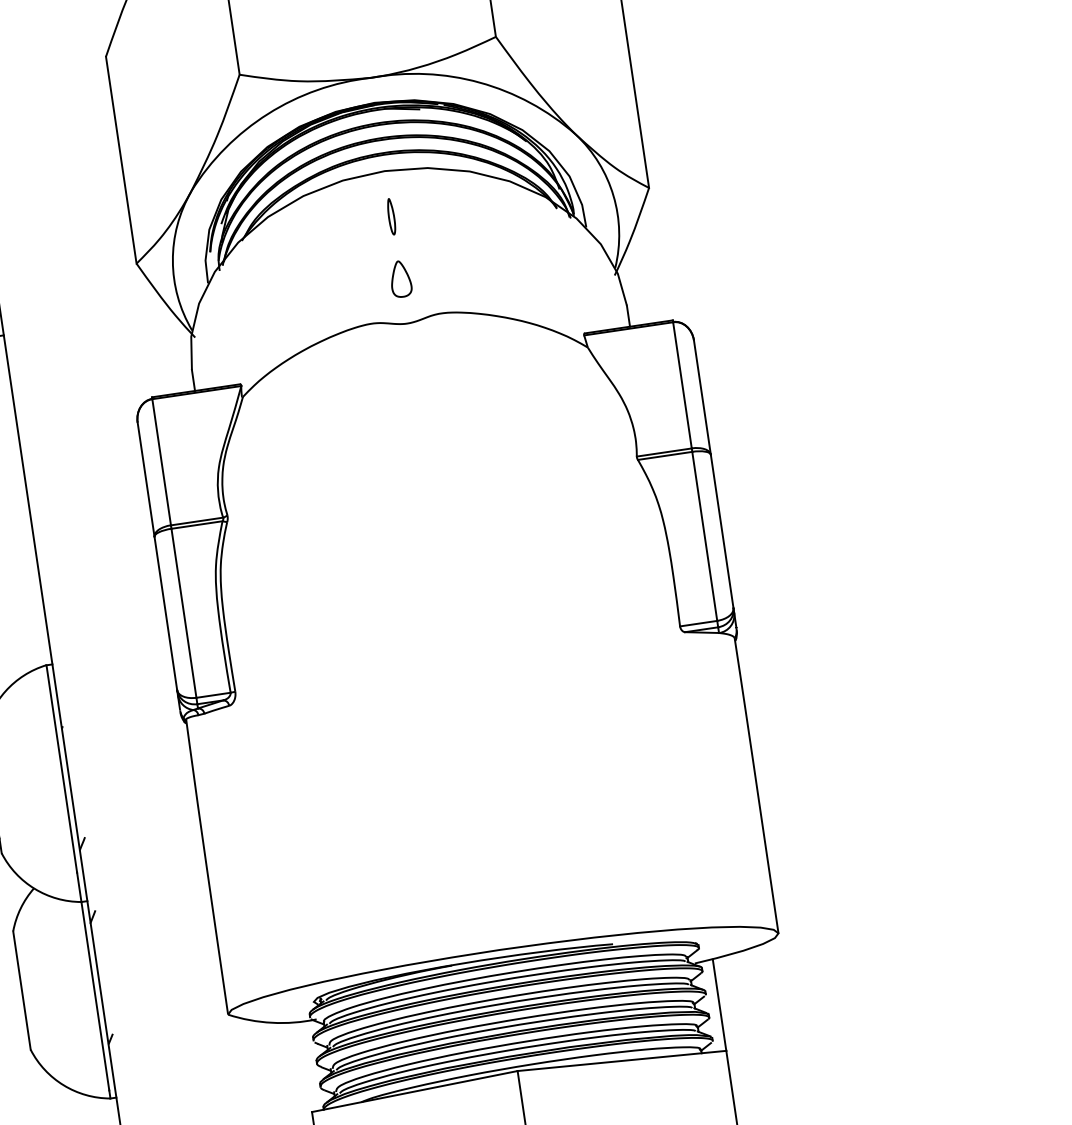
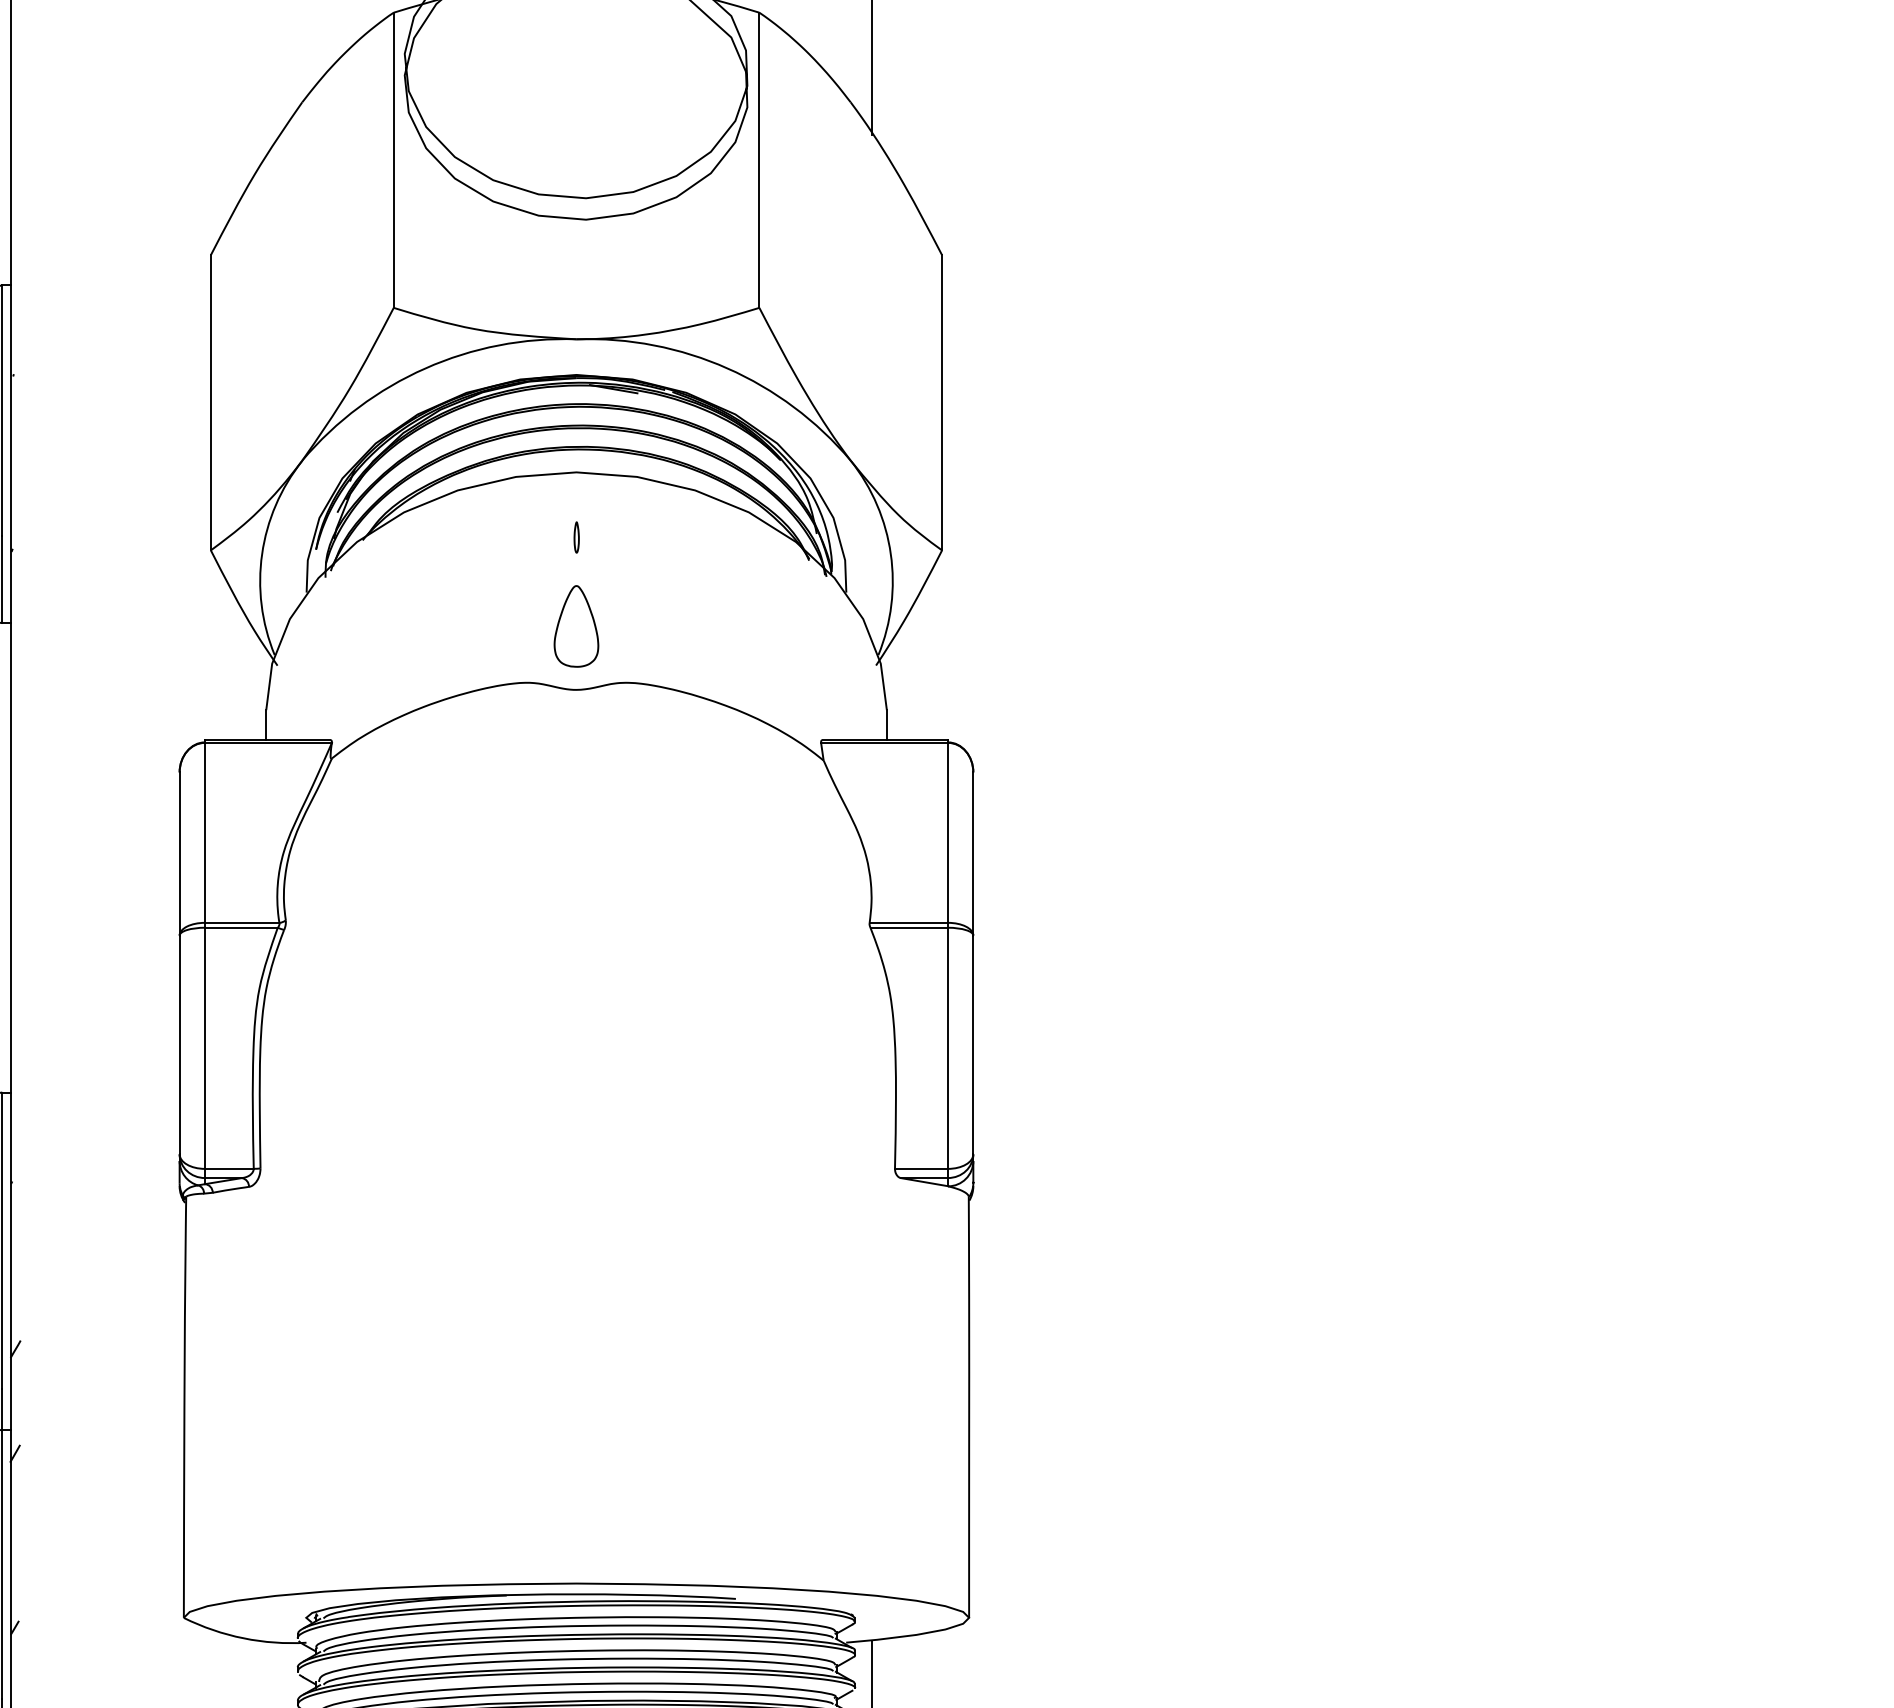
part: (391, 216) -> (576, 537), size x0.6
part: (400, 279) -> (576, 626), size x1.6

